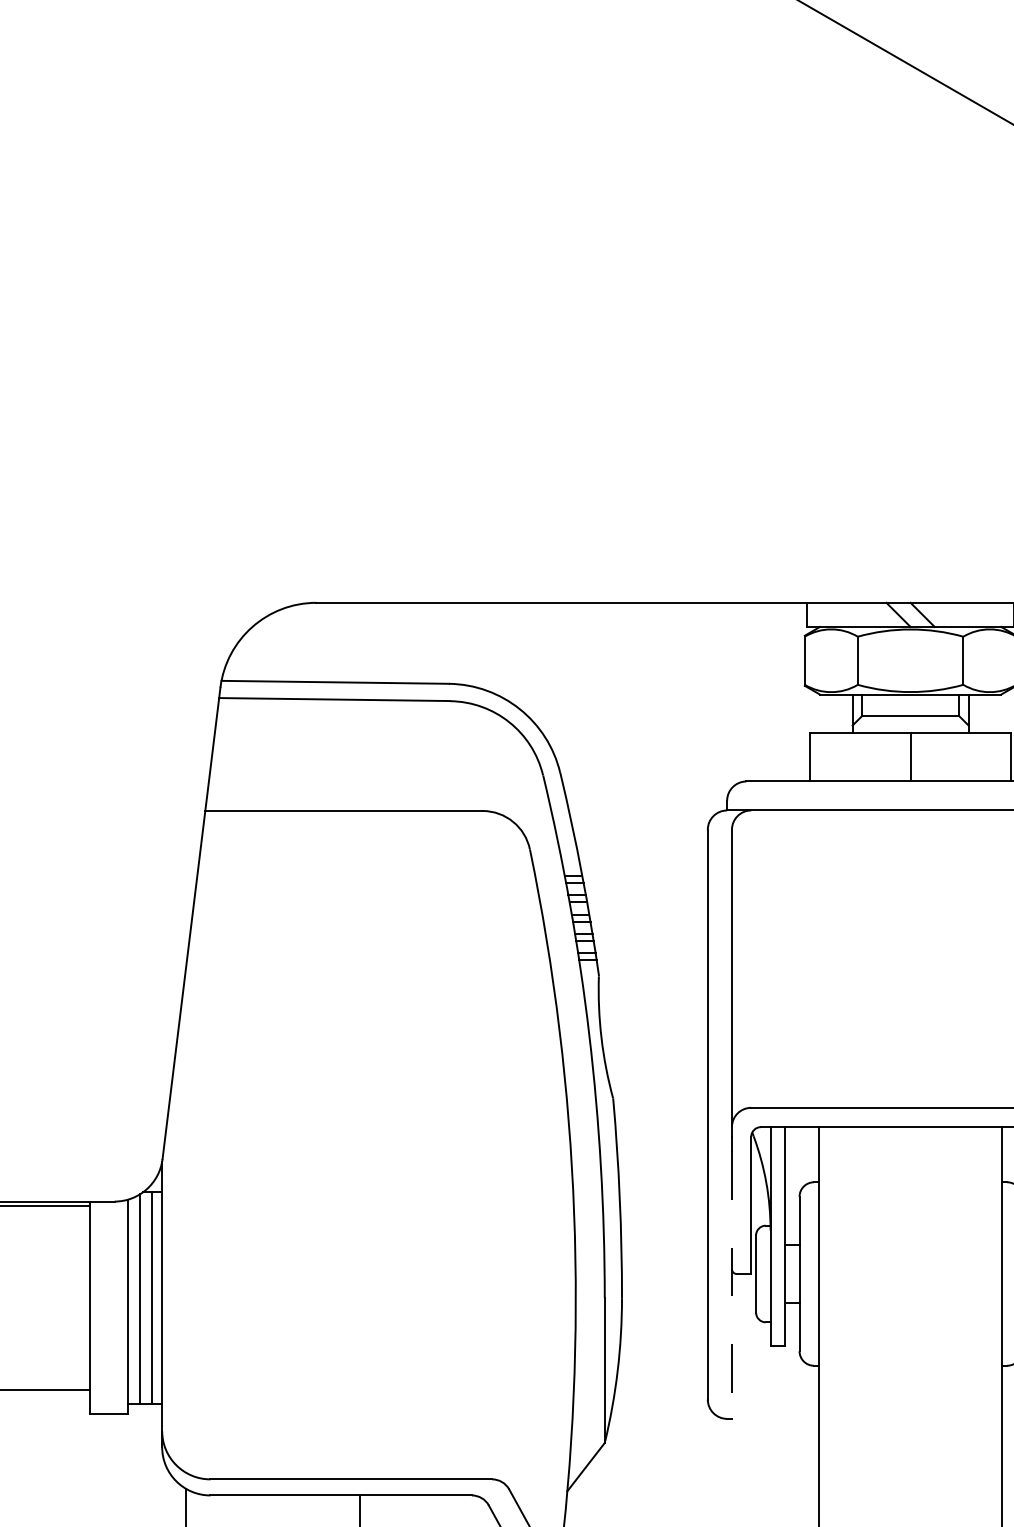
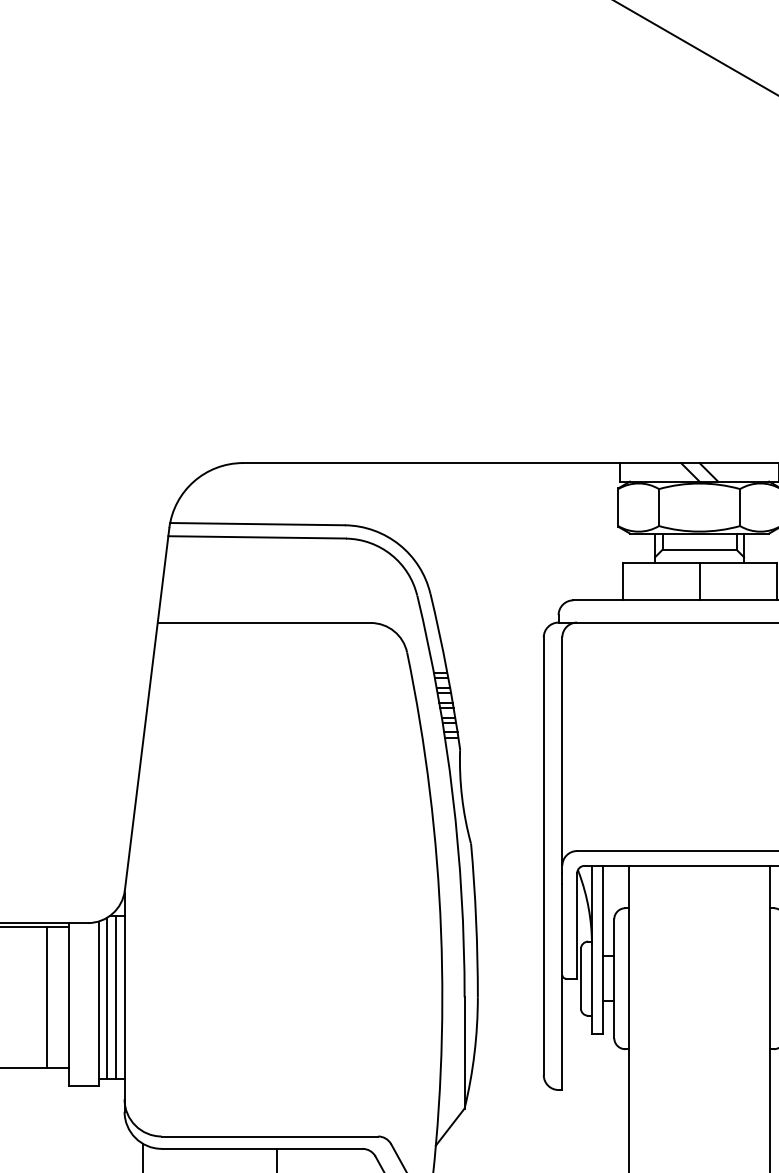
line: (732, 1285) -> (562, 987), dashed -> solid
line: (60, 1297) -> (46, 996), added

